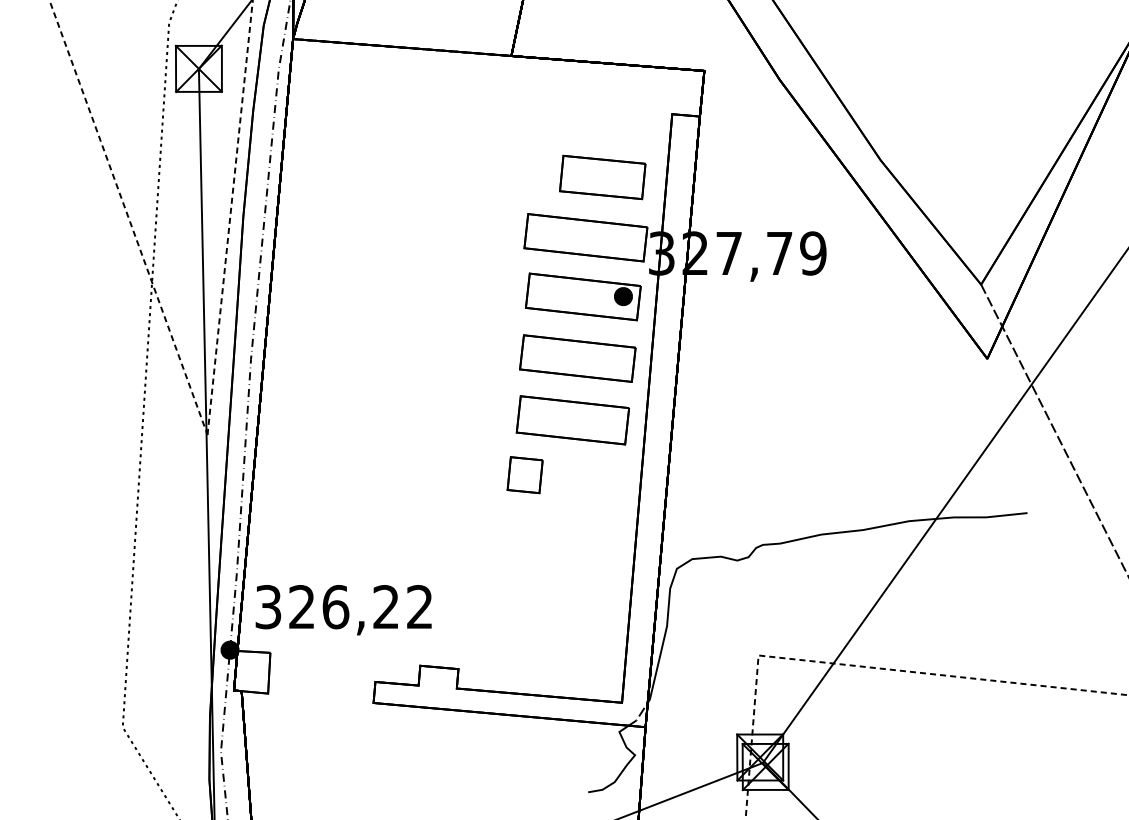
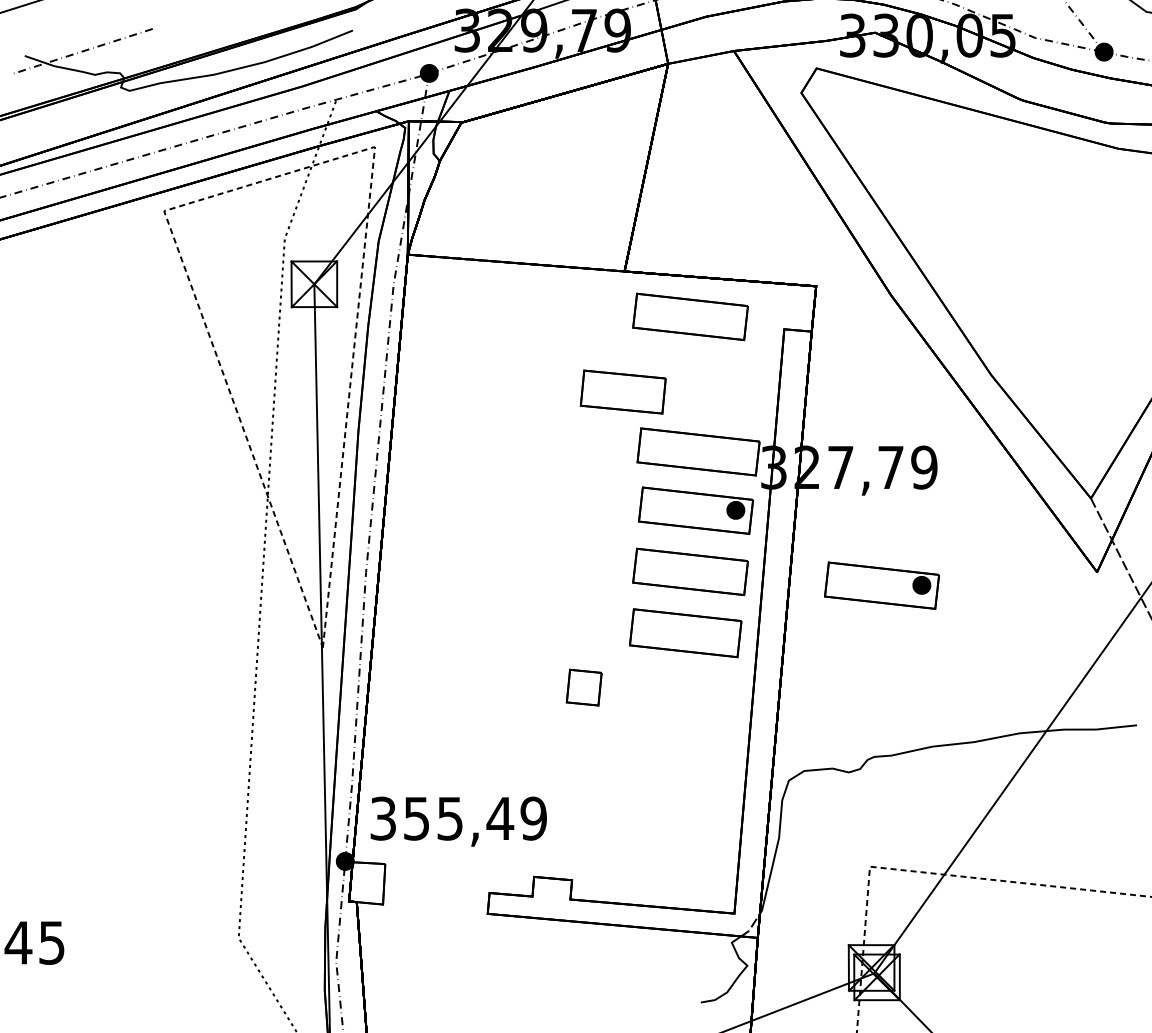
part: (577, 101) -> (690, 316), added
part: (601, 176) -> (622, 391), moved
part: (770, 372) -> (881, 585), added
part: (524, 475) -> (583, 687), moved
text: (361, 606) -> (475, 818), 326,22 -> 355,49

